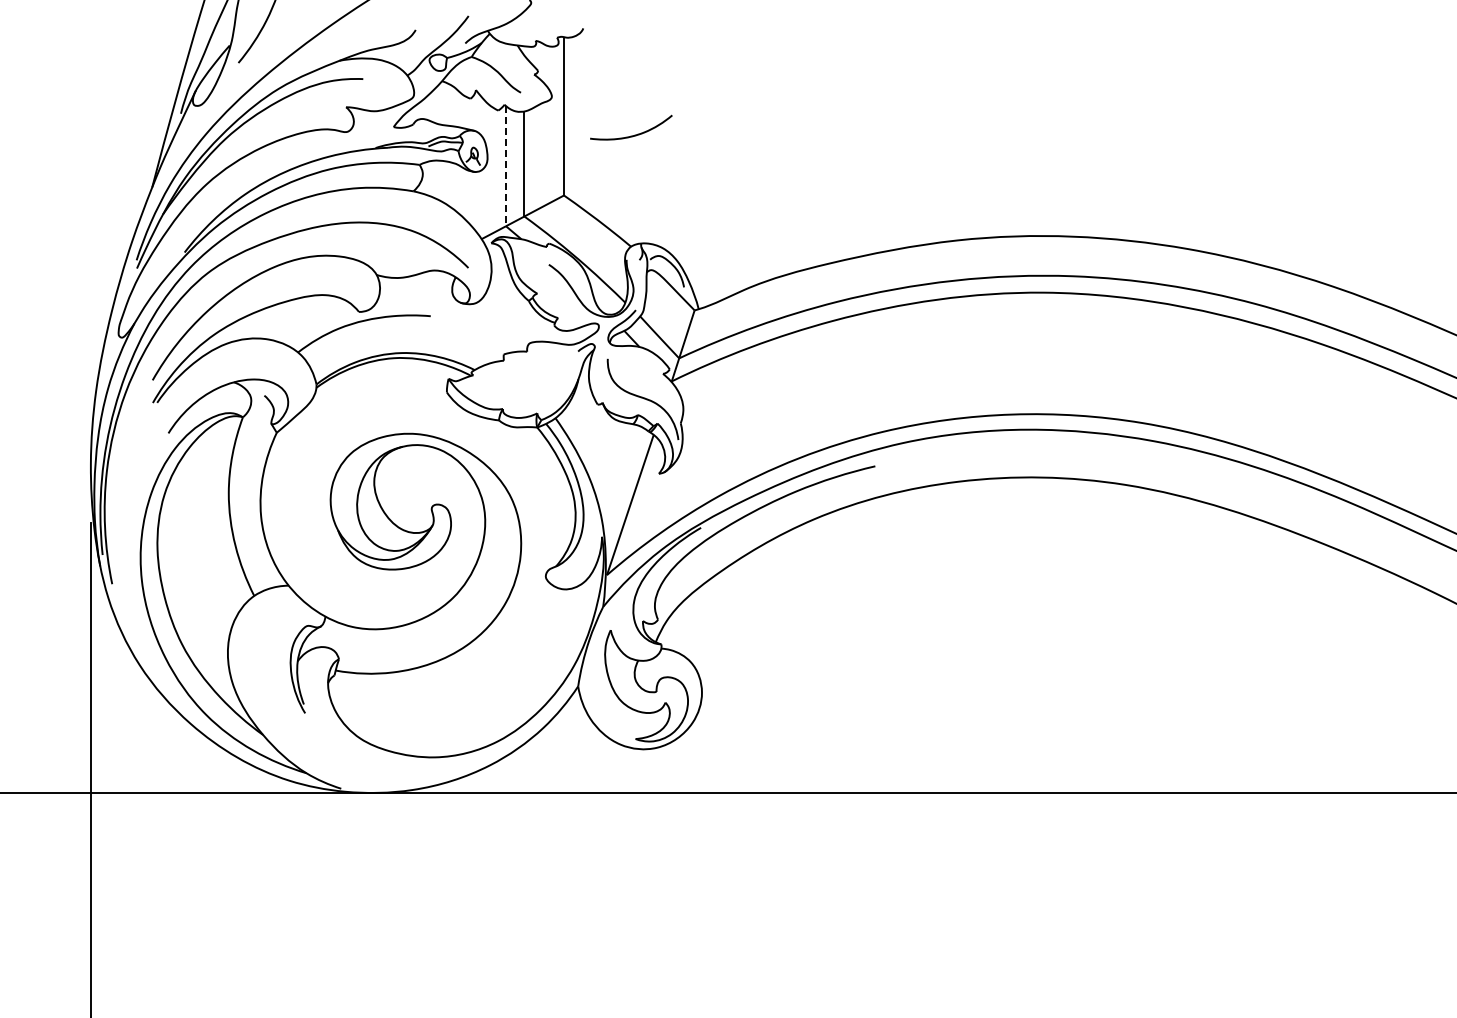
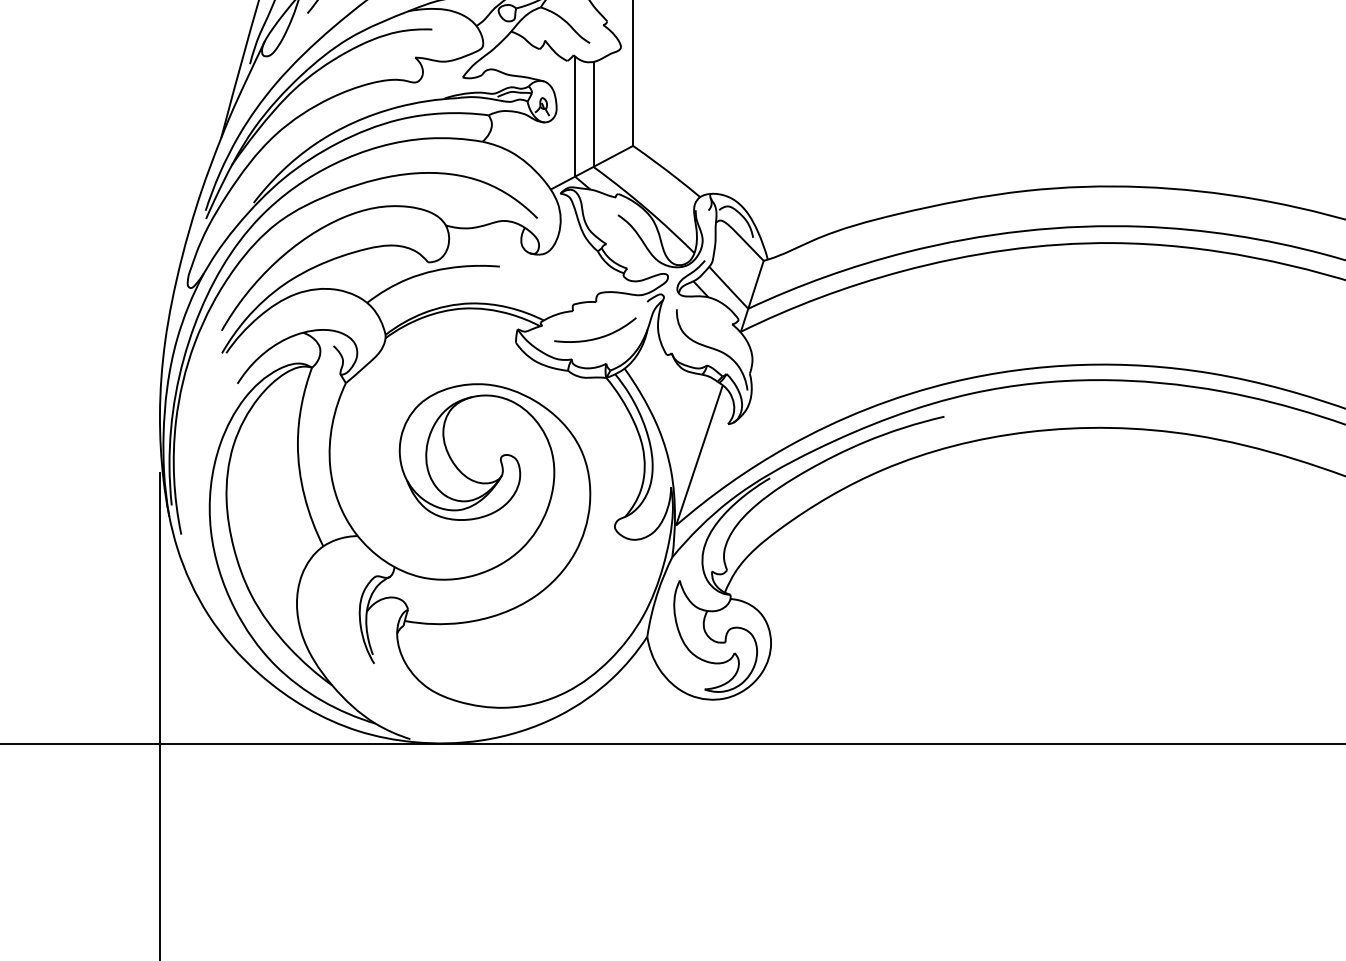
curve: (634, 134) -> (598, 336), moved
line: (506, 166) -> (575, 116), dashed -> solid

